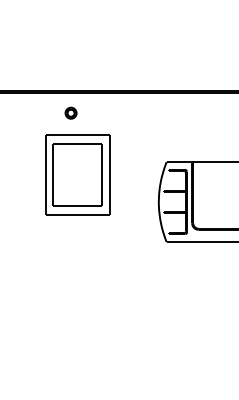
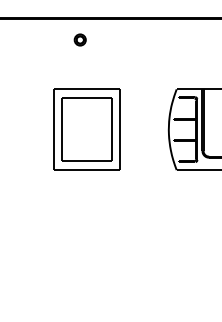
part: (77, 174) -> (86, 129), moved

